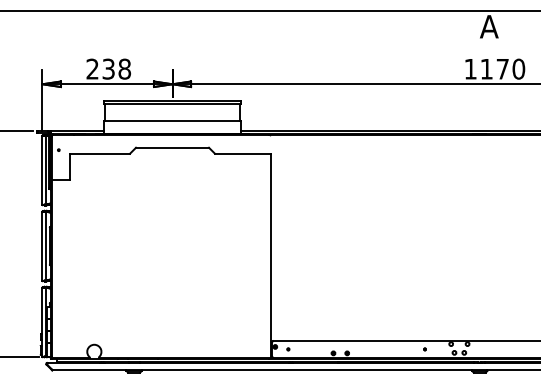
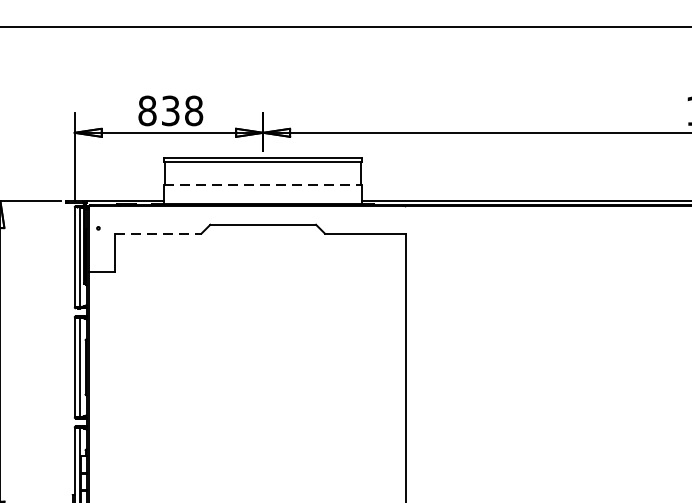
text: (92, 68) -> (147, 109), 238 -> 838
line: (173, 120) -> (264, 185), solid -> dashed
line: (100, 153) -> (158, 233), solid -> dashed

